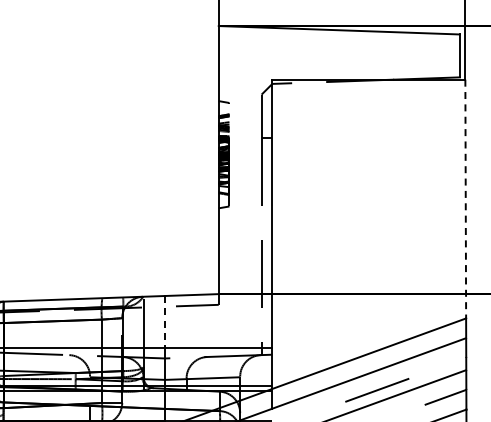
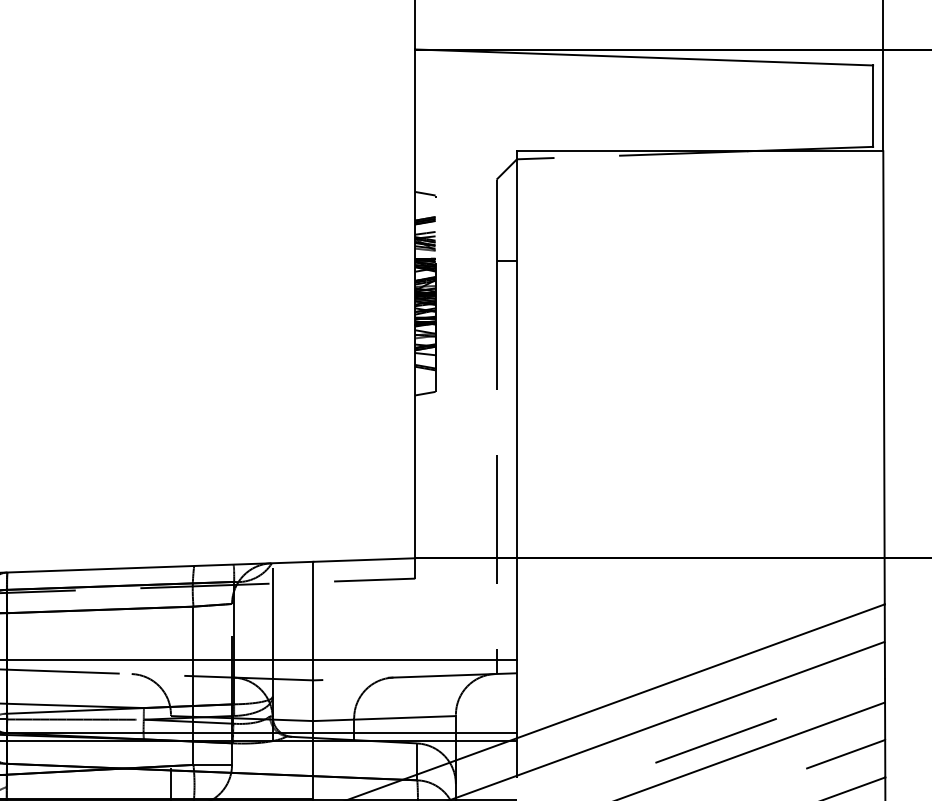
line: (465, 199) -> (883, 378), dashed -> solid
line: (165, 321) -> (314, 610), dashed -> solid

